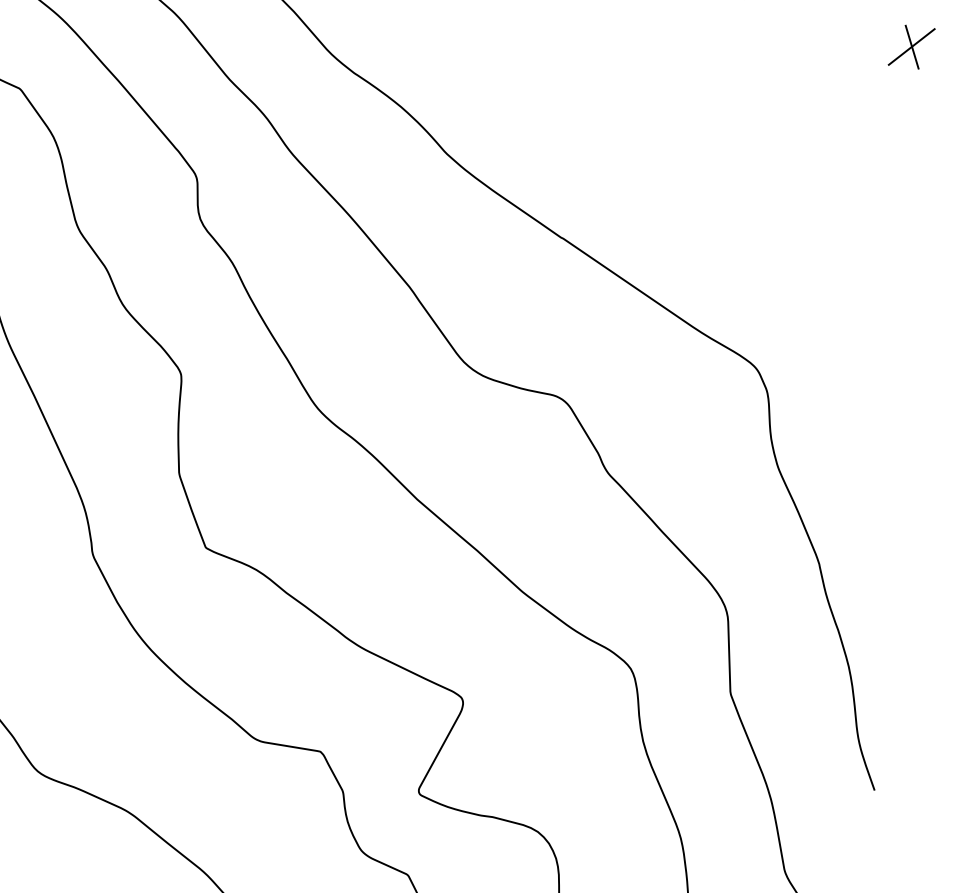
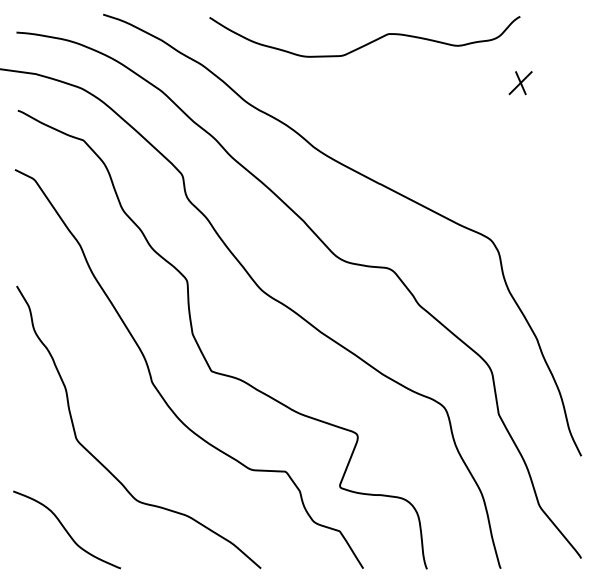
part: (911, 47) -> (520, 83), moved

